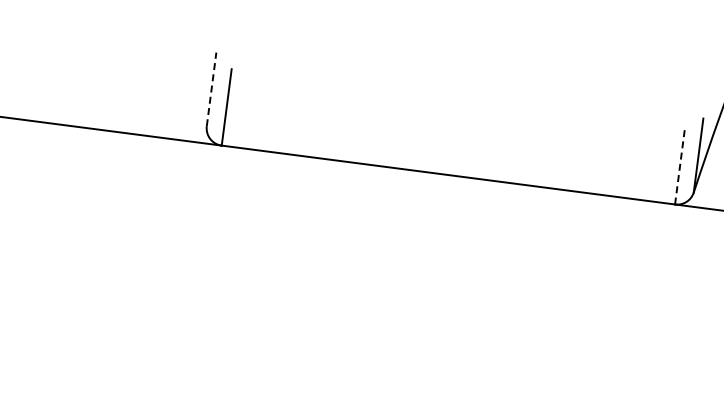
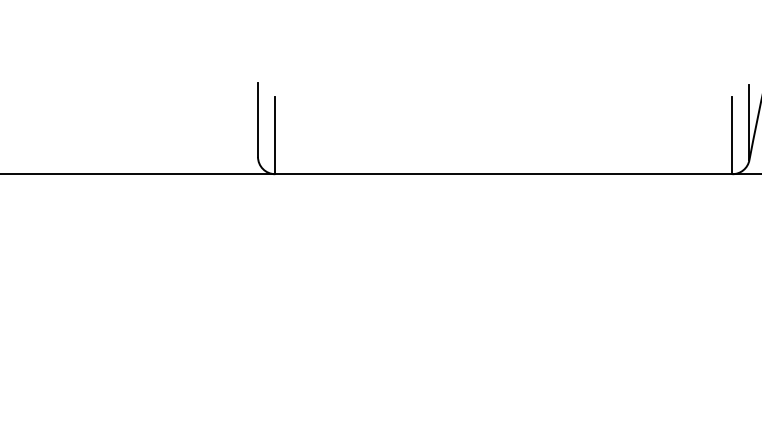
line: (212, 89) -> (258, 119), dashed -> solid
line: (680, 166) -> (732, 135), dashed -> solid

